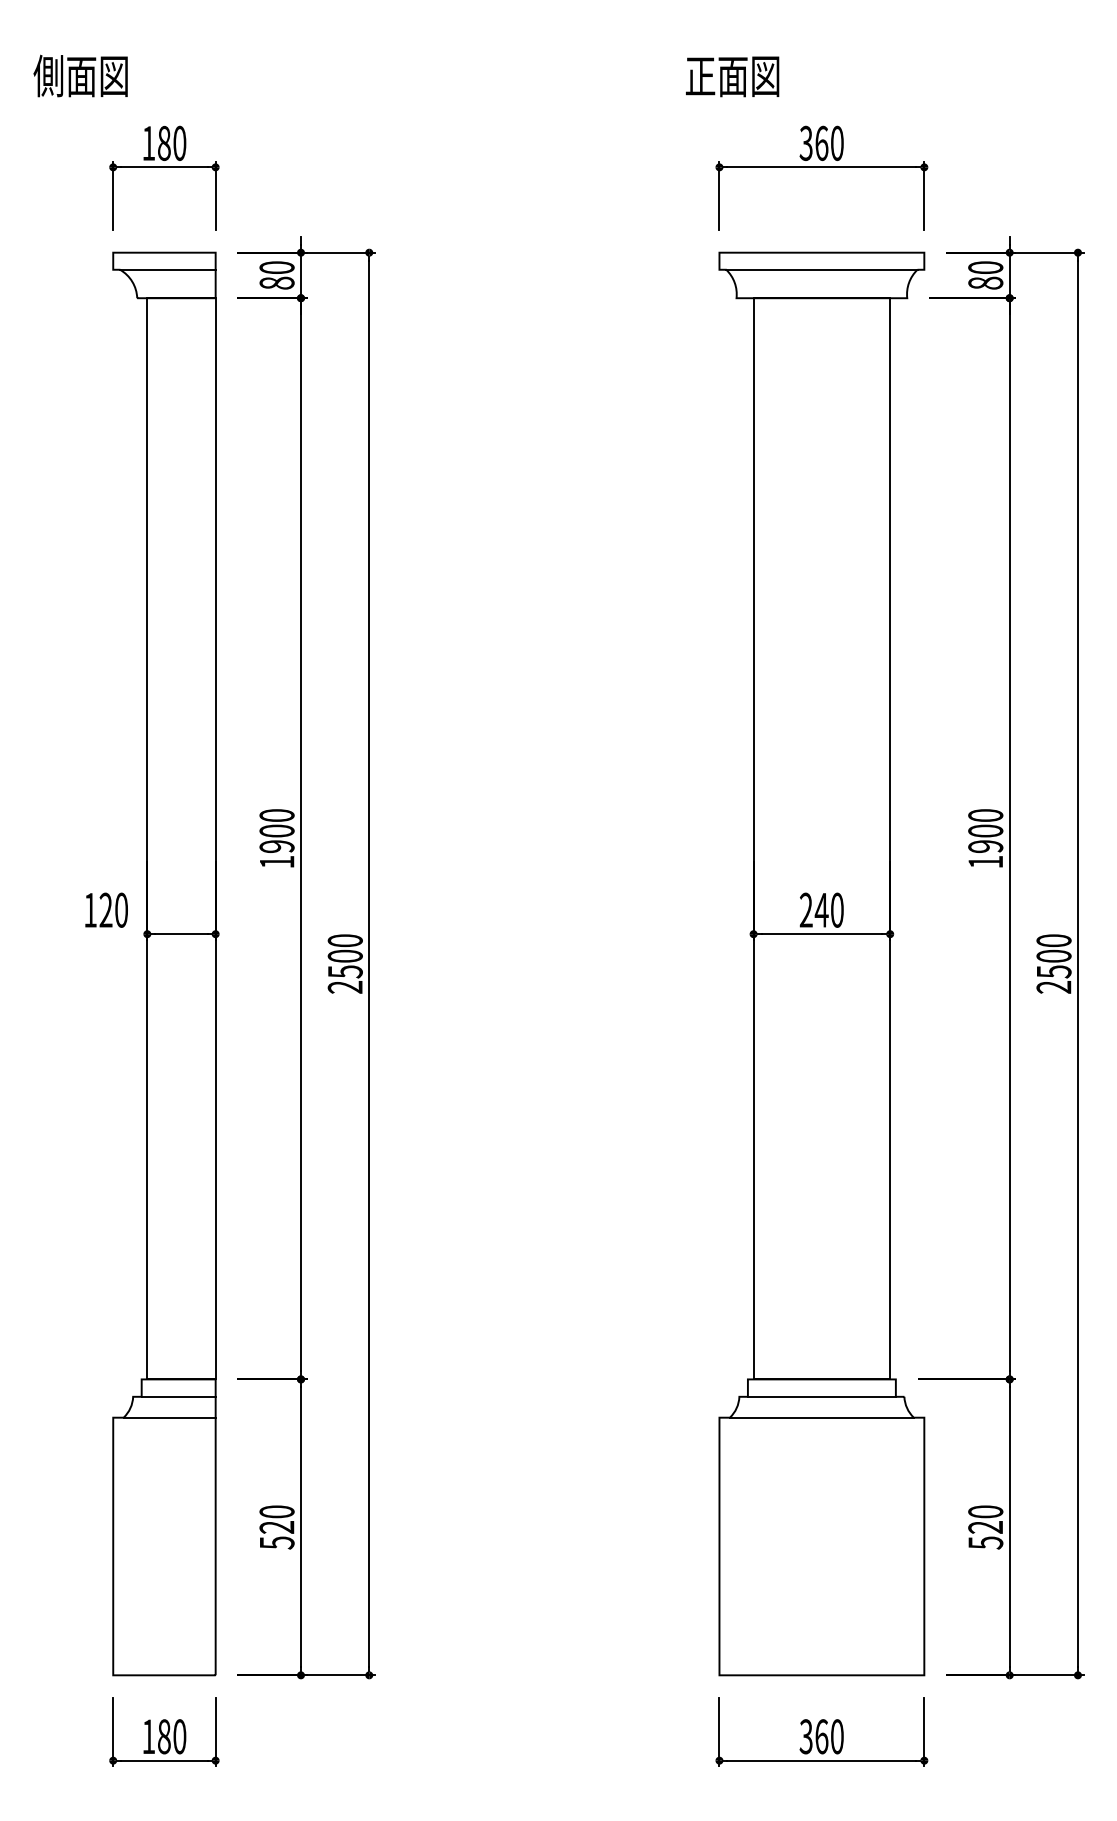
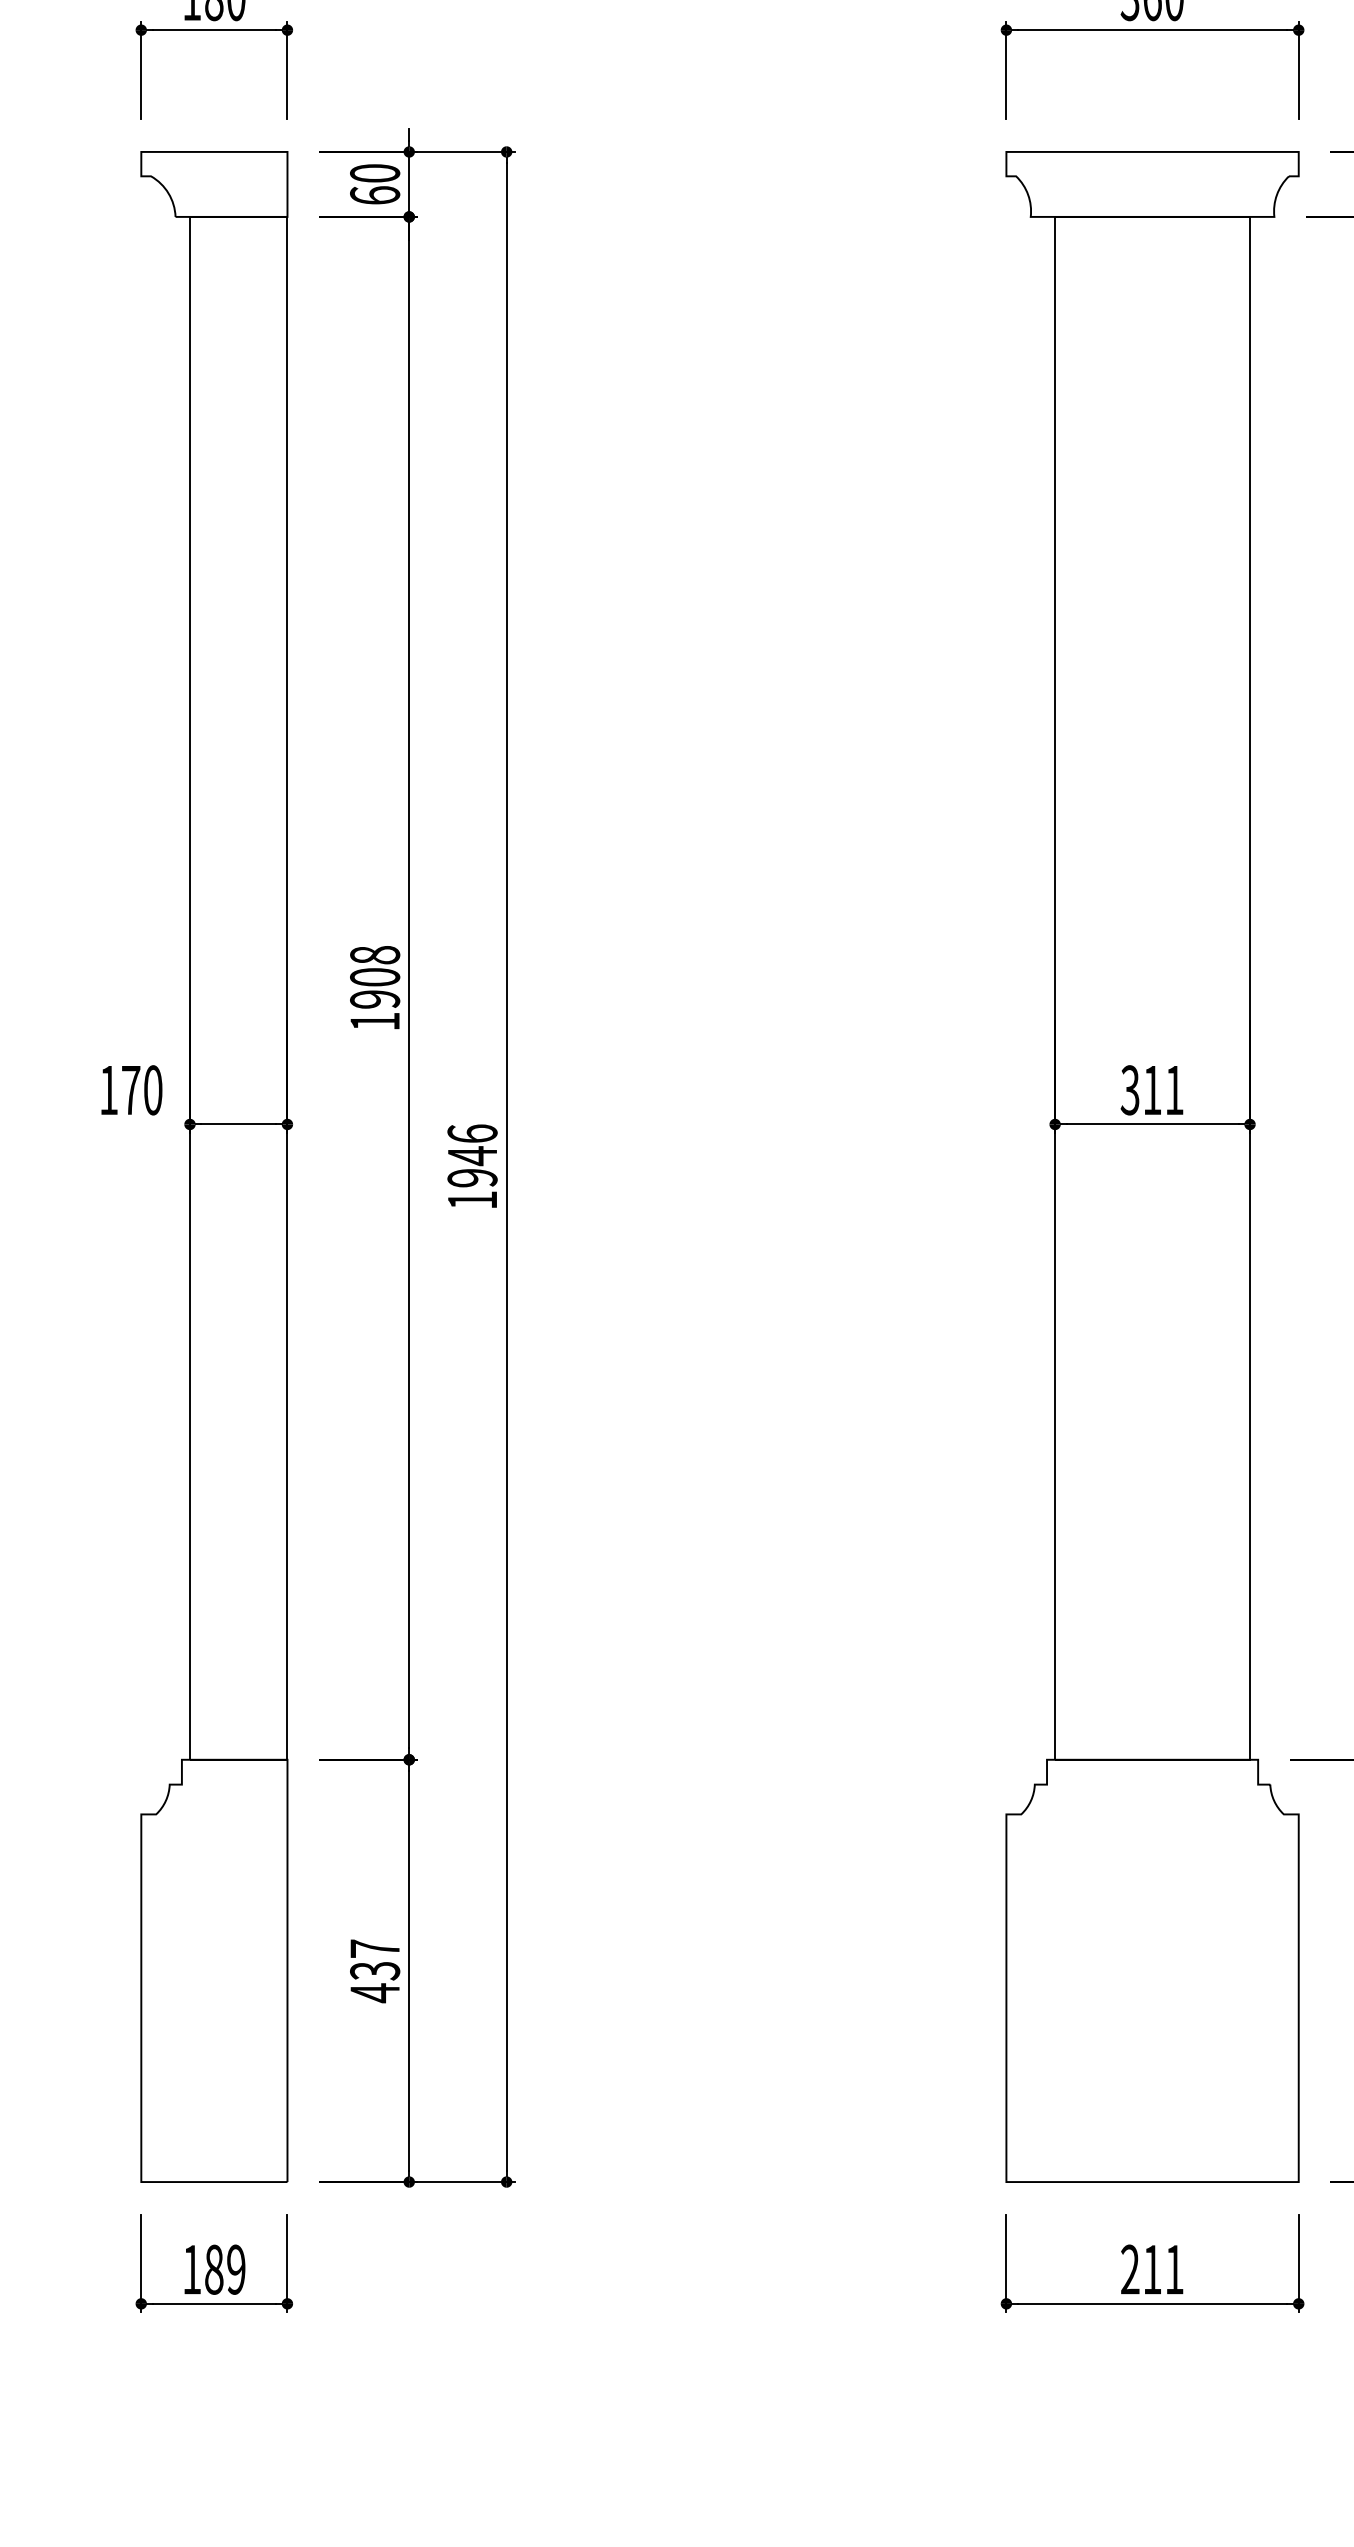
line: (167, 269) -> (218, 175), removed
line: (821, 269) -> (1152, 175), removed
text: (276, 282) -> (374, 194), 80 -> 60
text: (276, 815) -> (374, 955), 1900 -> 1908
text: (105, 909) -> (130, 1089), 120 -> 170
text: (821, 909) -> (1152, 1089), 240 -> 311
text: (344, 963) -> (471, 1166), 2500 -> 1946
line: (178, 1396) -> (234, 1784), removed
line: (821, 1396) -> (1152, 1784), removed
line: (169, 1417) -> (221, 1814), removed
line: (821, 1417) -> (1152, 1814), removed
text: (276, 1527) -> (374, 1971), 520 -> 437
text: (179, 1736) -> (235, 2269), 180 -> 189
text: (821, 1736) -> (1152, 2269), 360 -> 211

